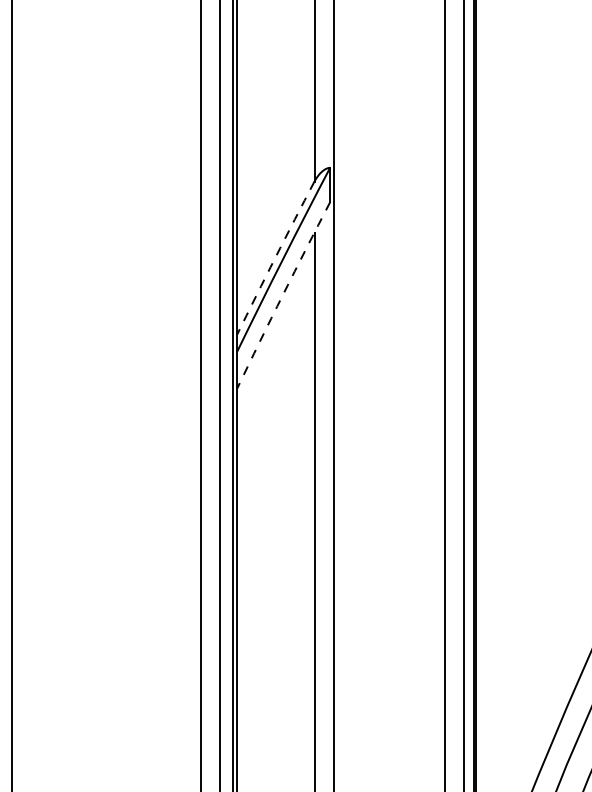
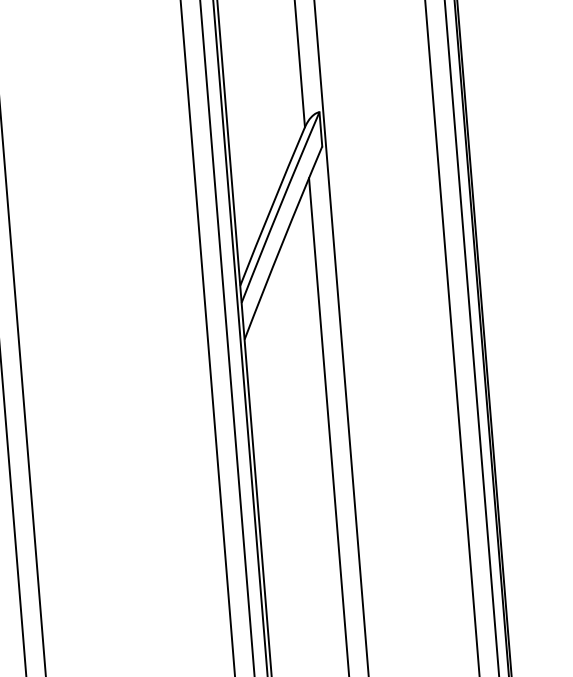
arc: (275, 257) -> (272, 206), dashed -> solid
arc: (282, 294) -> (282, 242), dashed -> solid

